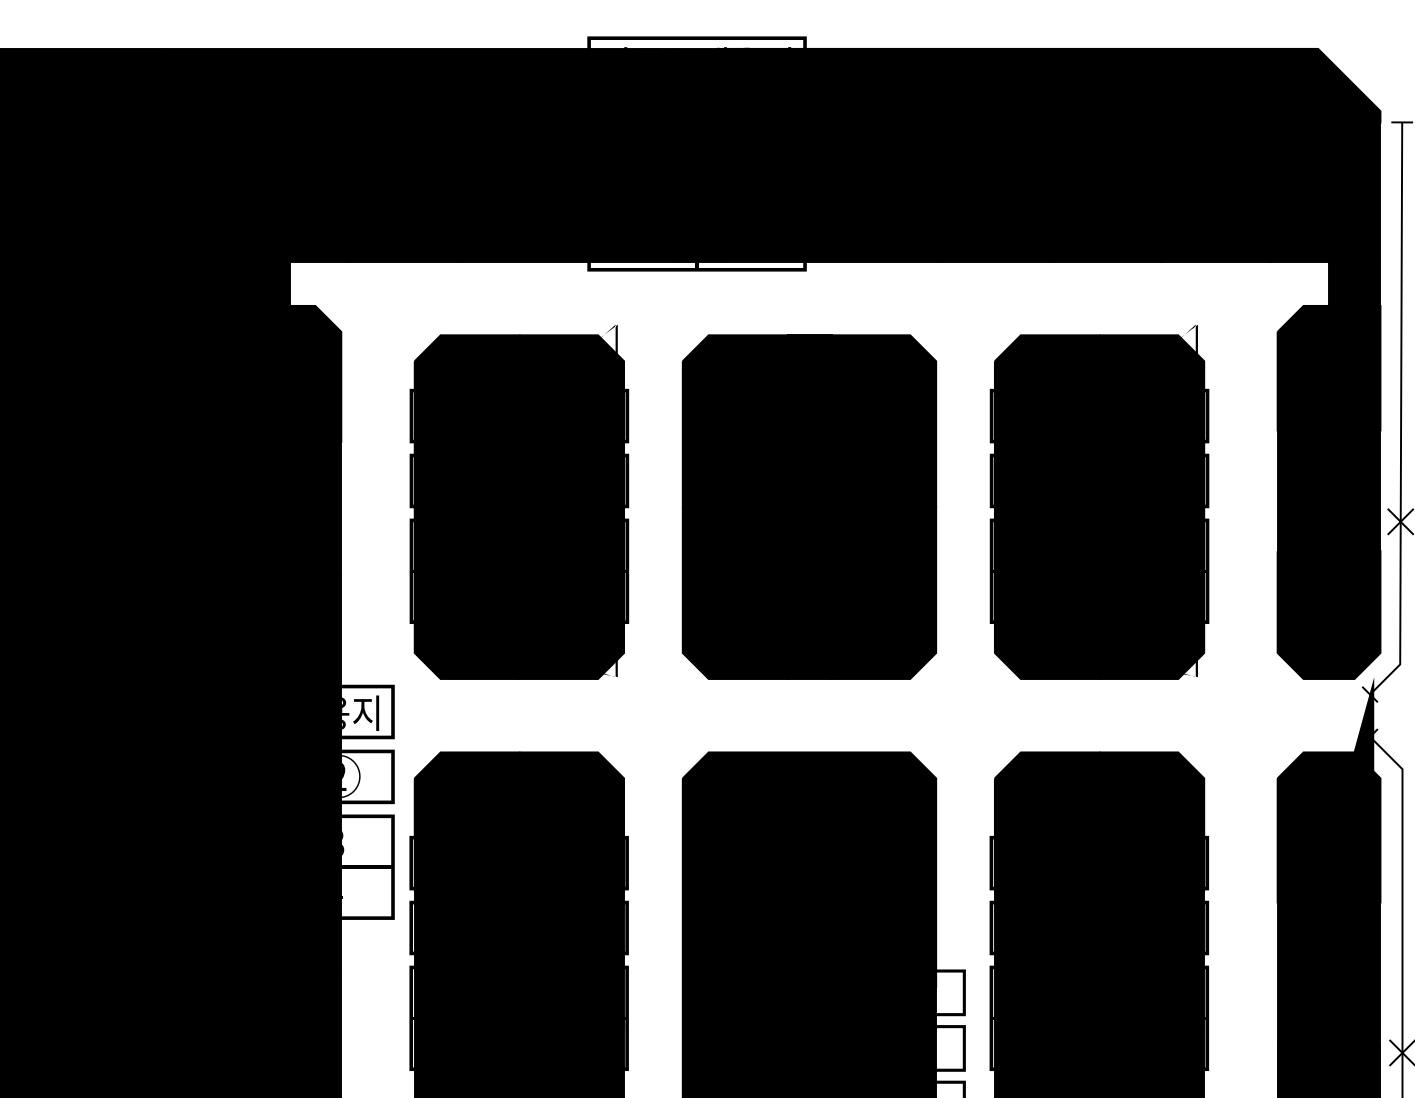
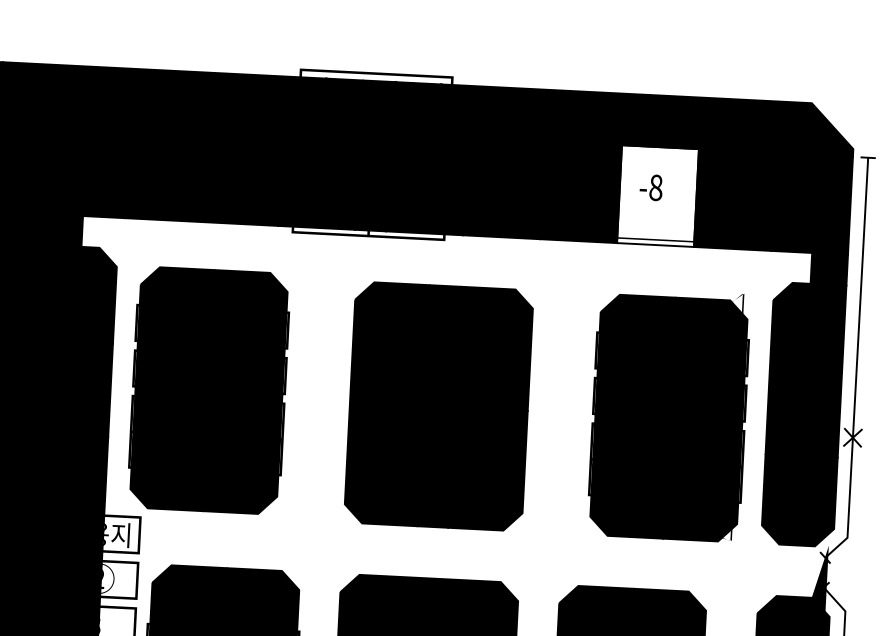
fill: (1105, 191) -> (657, 195), removed
part: (519, 502) -> (209, 387), moved
part: (1099, 502) -> (669, 414), moved

